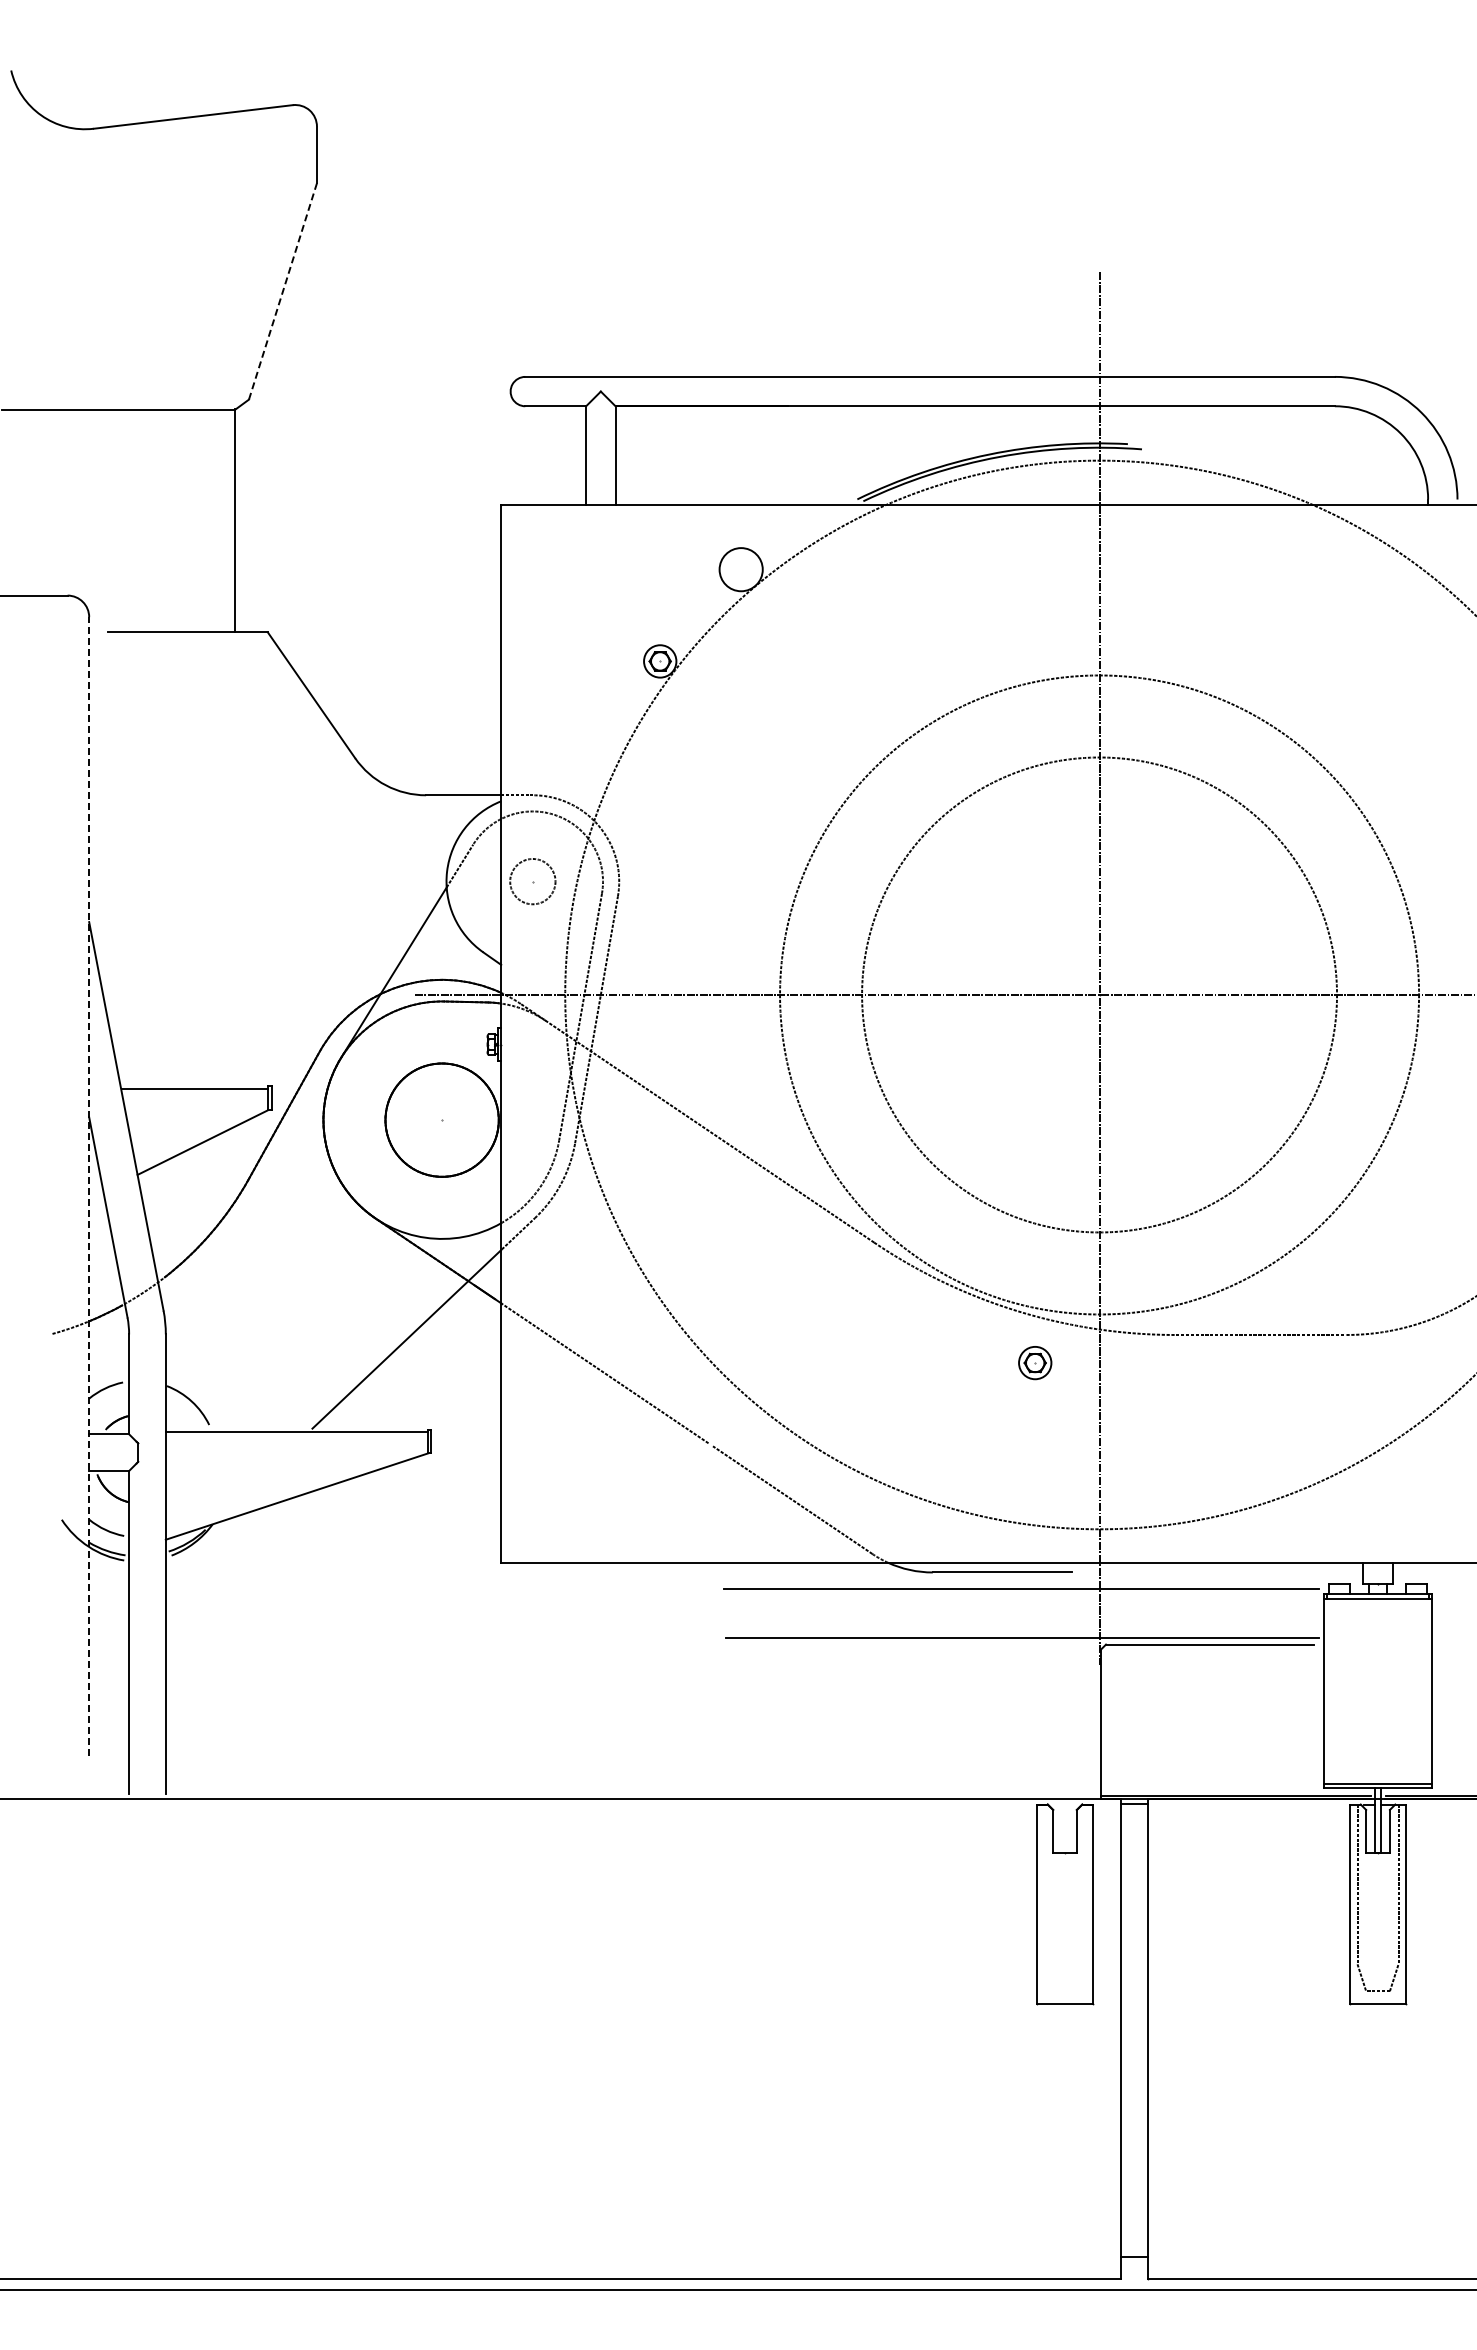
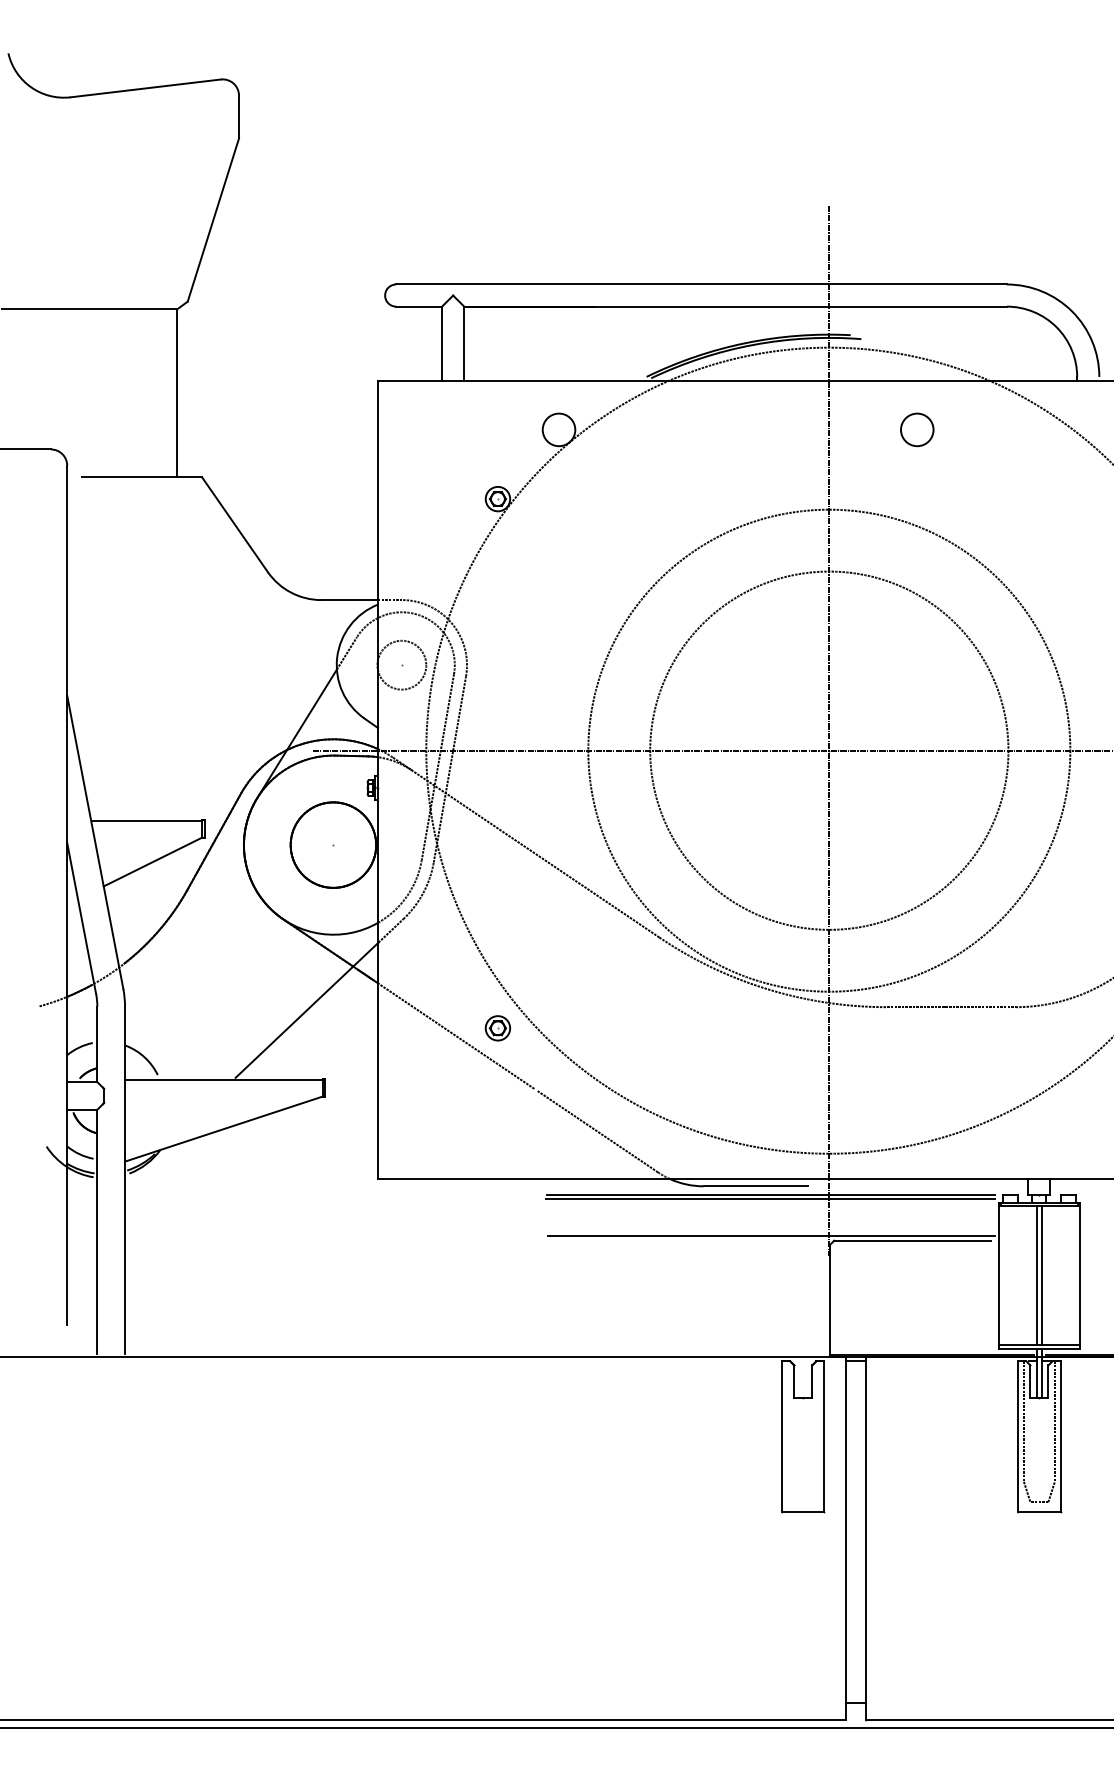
line: (283, 290) -> (213, 219), dashed -> solid
circle: (1215, 569) -> (916, 429), added
circle: (532, 881) -> (401, 665), size x1.43
line: (89, 1186) -> (67, 895), dashed -> solid
part: (1035, 1363) -> (498, 1028), moved
line: (1021, 1584) -> (770, 1195), added
line: (1374, 1690) -> (1036, 1275), added
line: (1381, 1690) -> (1042, 1275), added

